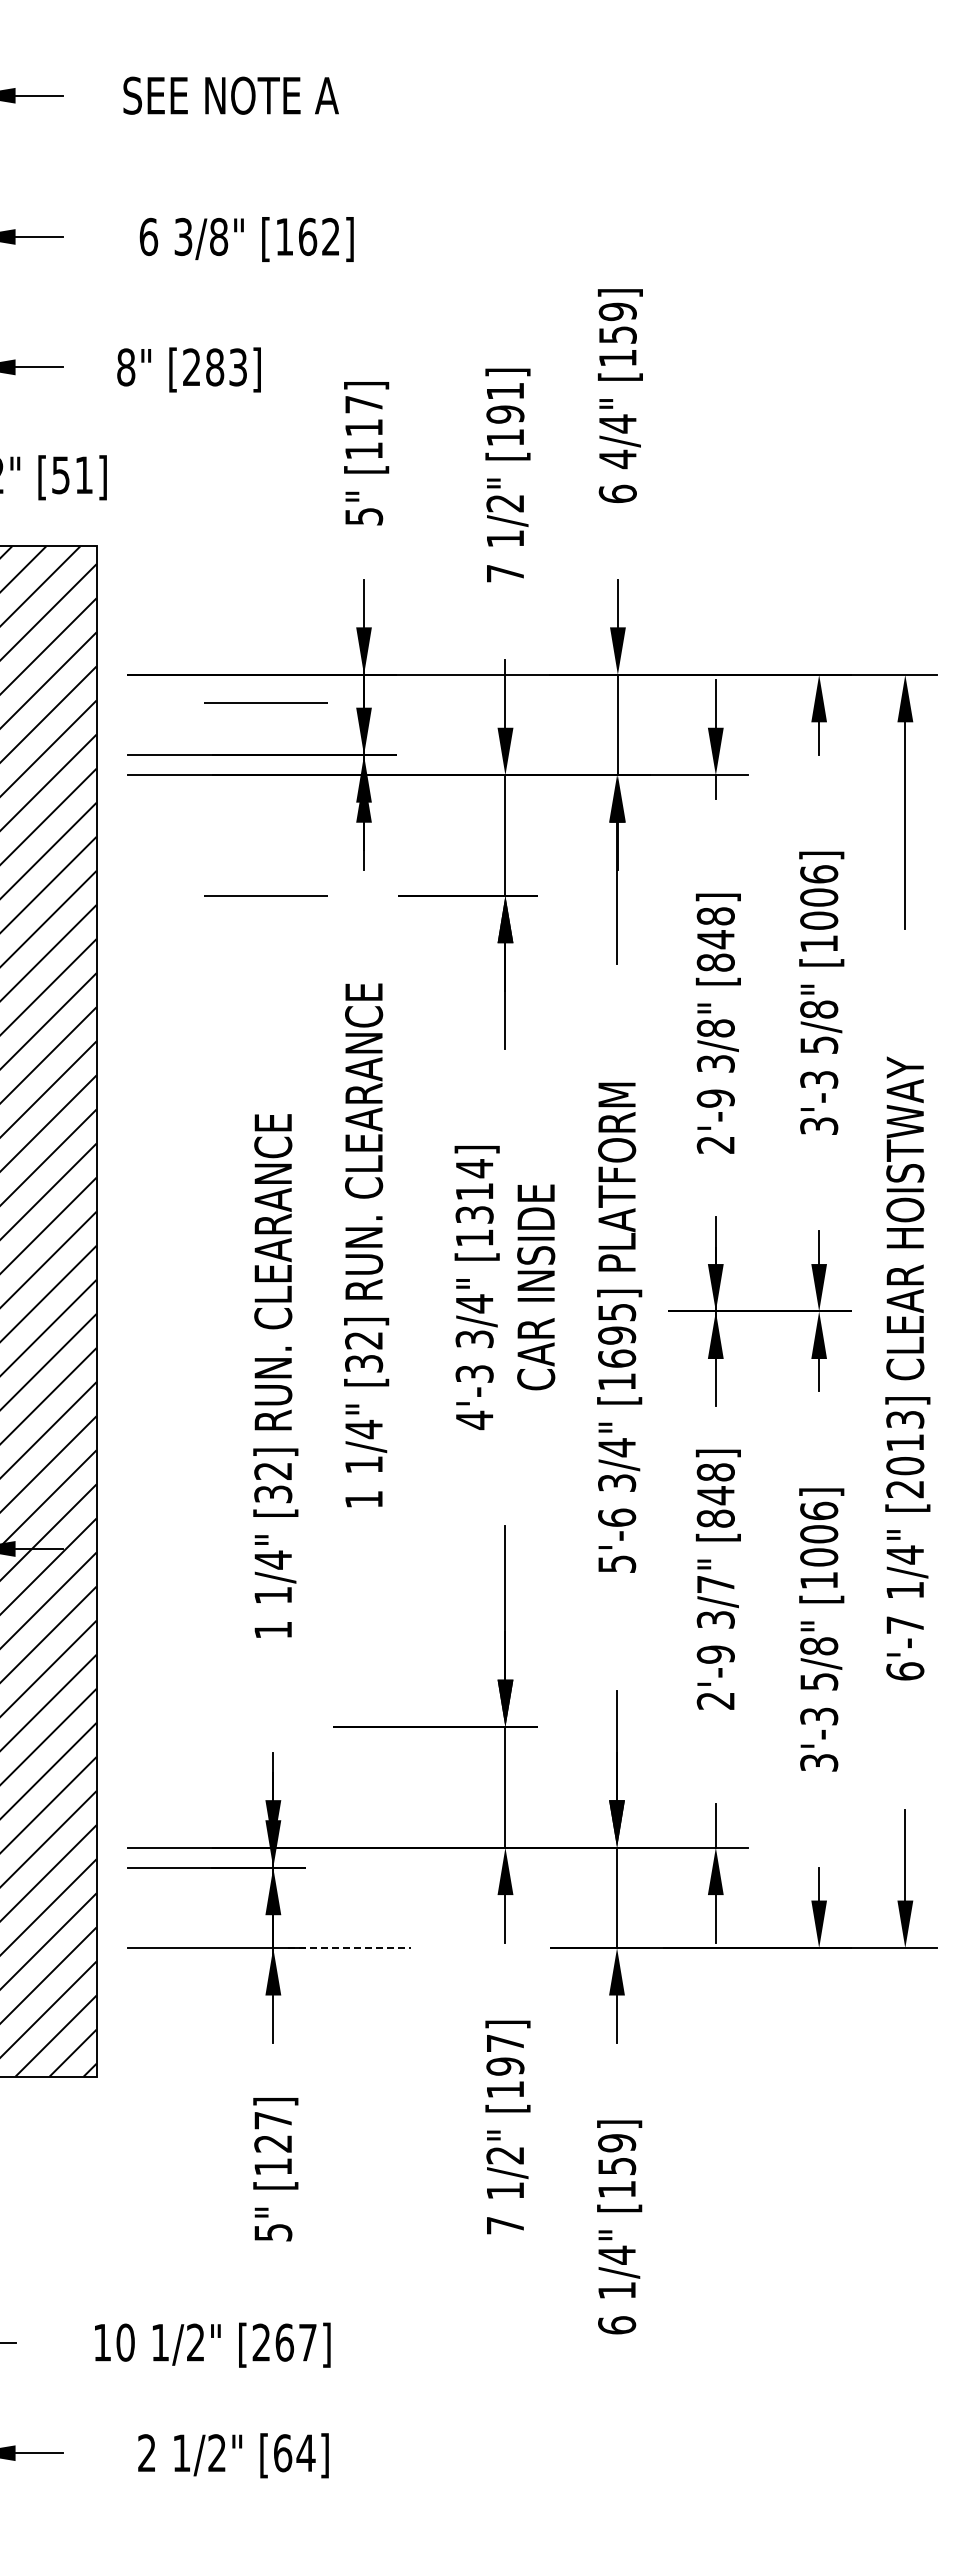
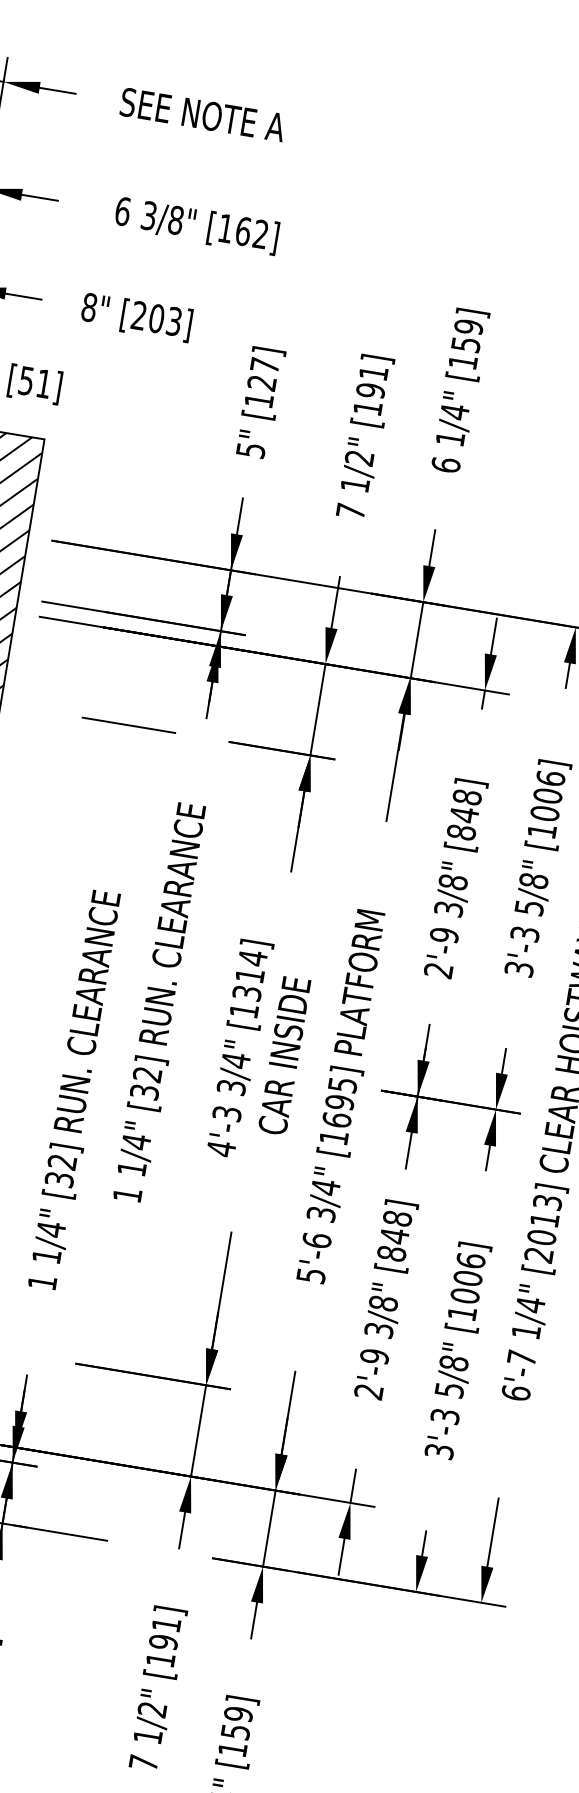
text: (215, 367) -> (157, 318), [283] -> [203]
text: (363, 427) -> (261, 382), [117] -> [127]
text: (617, 459) -> (450, 438), 4/4" -> 1/4"
line: (265, 702) -> (152, 578), removed
text: (715, 1584) -> (383, 1303), 3/7" -> 3/8"
line: (350, 1948) -> (61, 1533), dashed -> solid
text: (505, 2043) -> (166, 1624), [197] -> [191]

